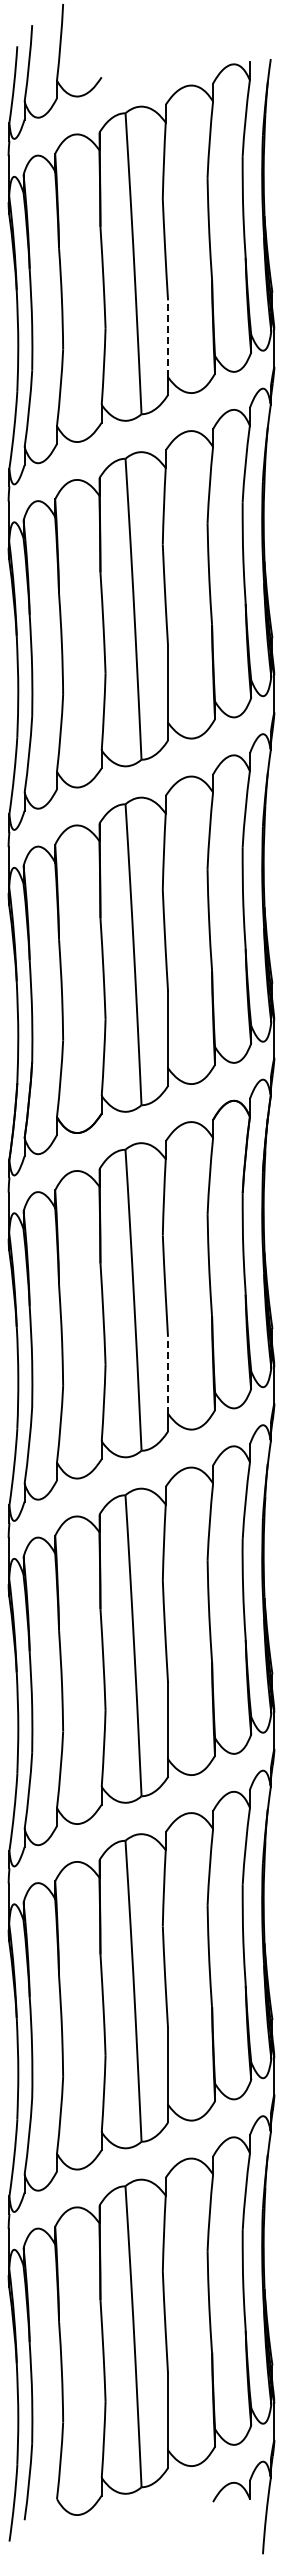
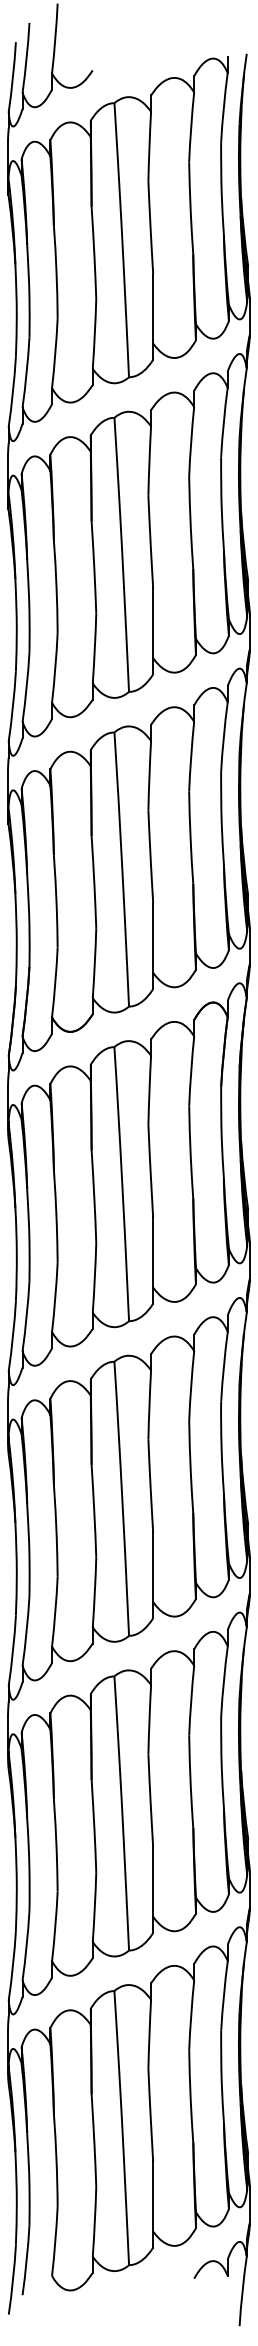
line: (168, 338) -> (153, 308), dashed -> solid
line: (168, 1374) -> (153, 1251), dashed -> solid

